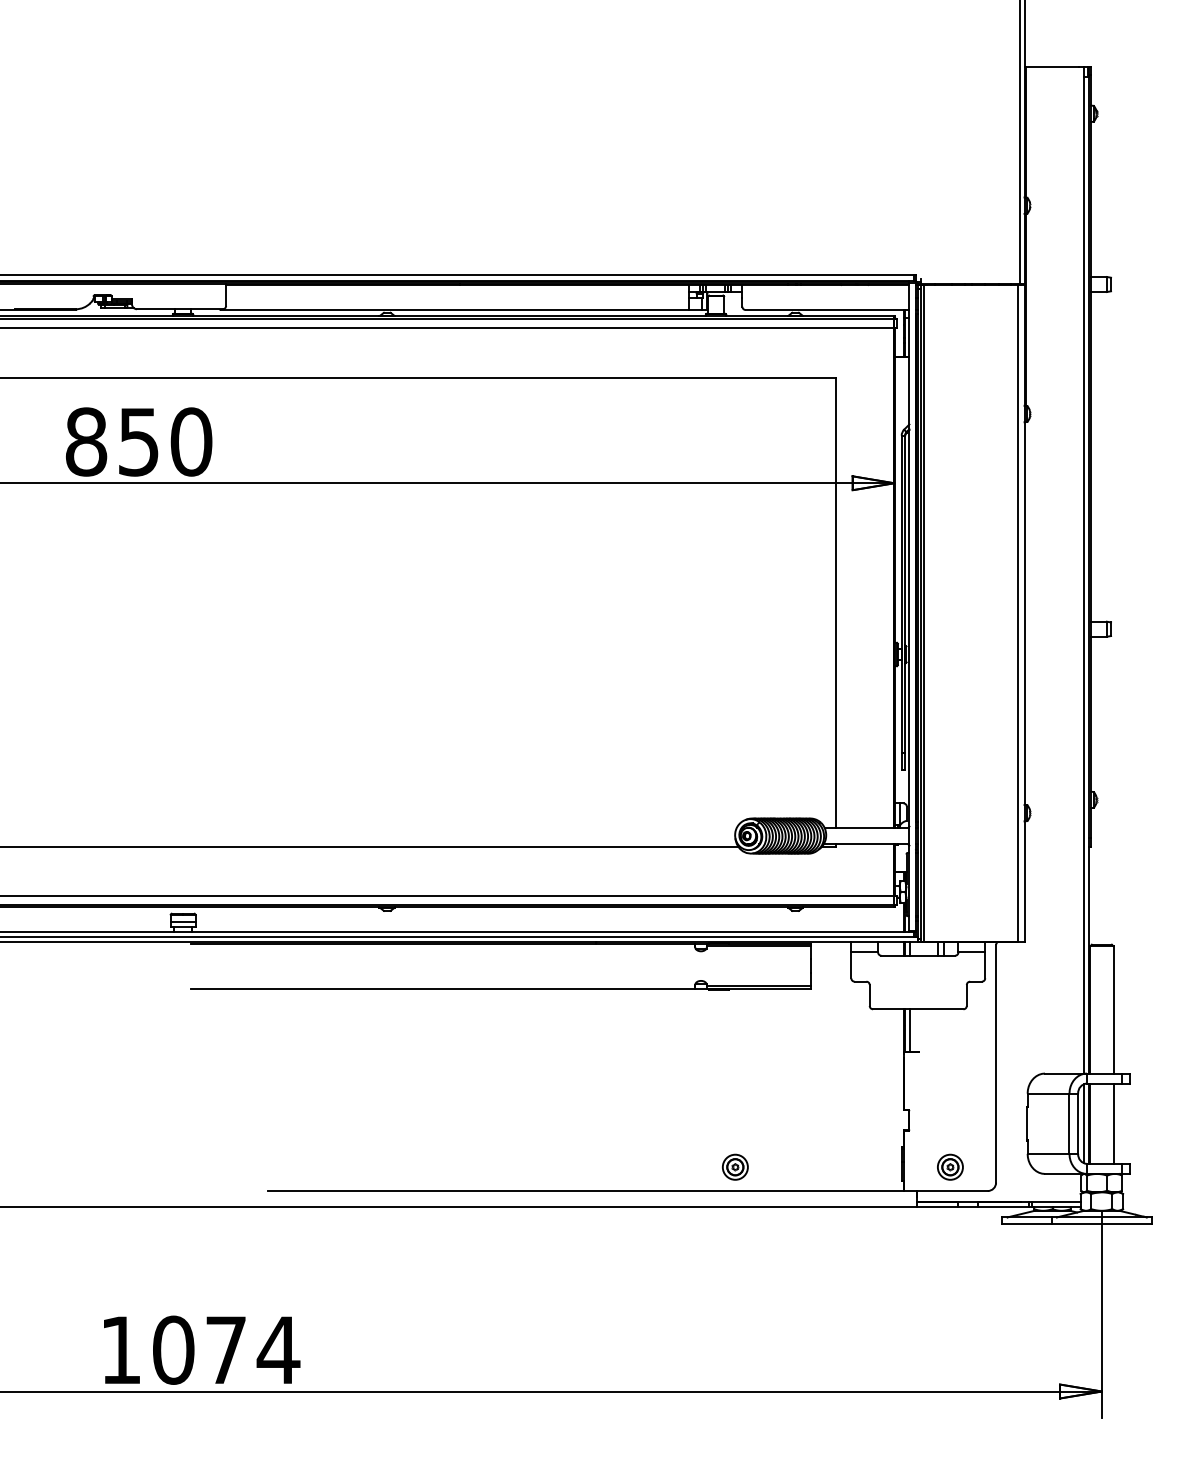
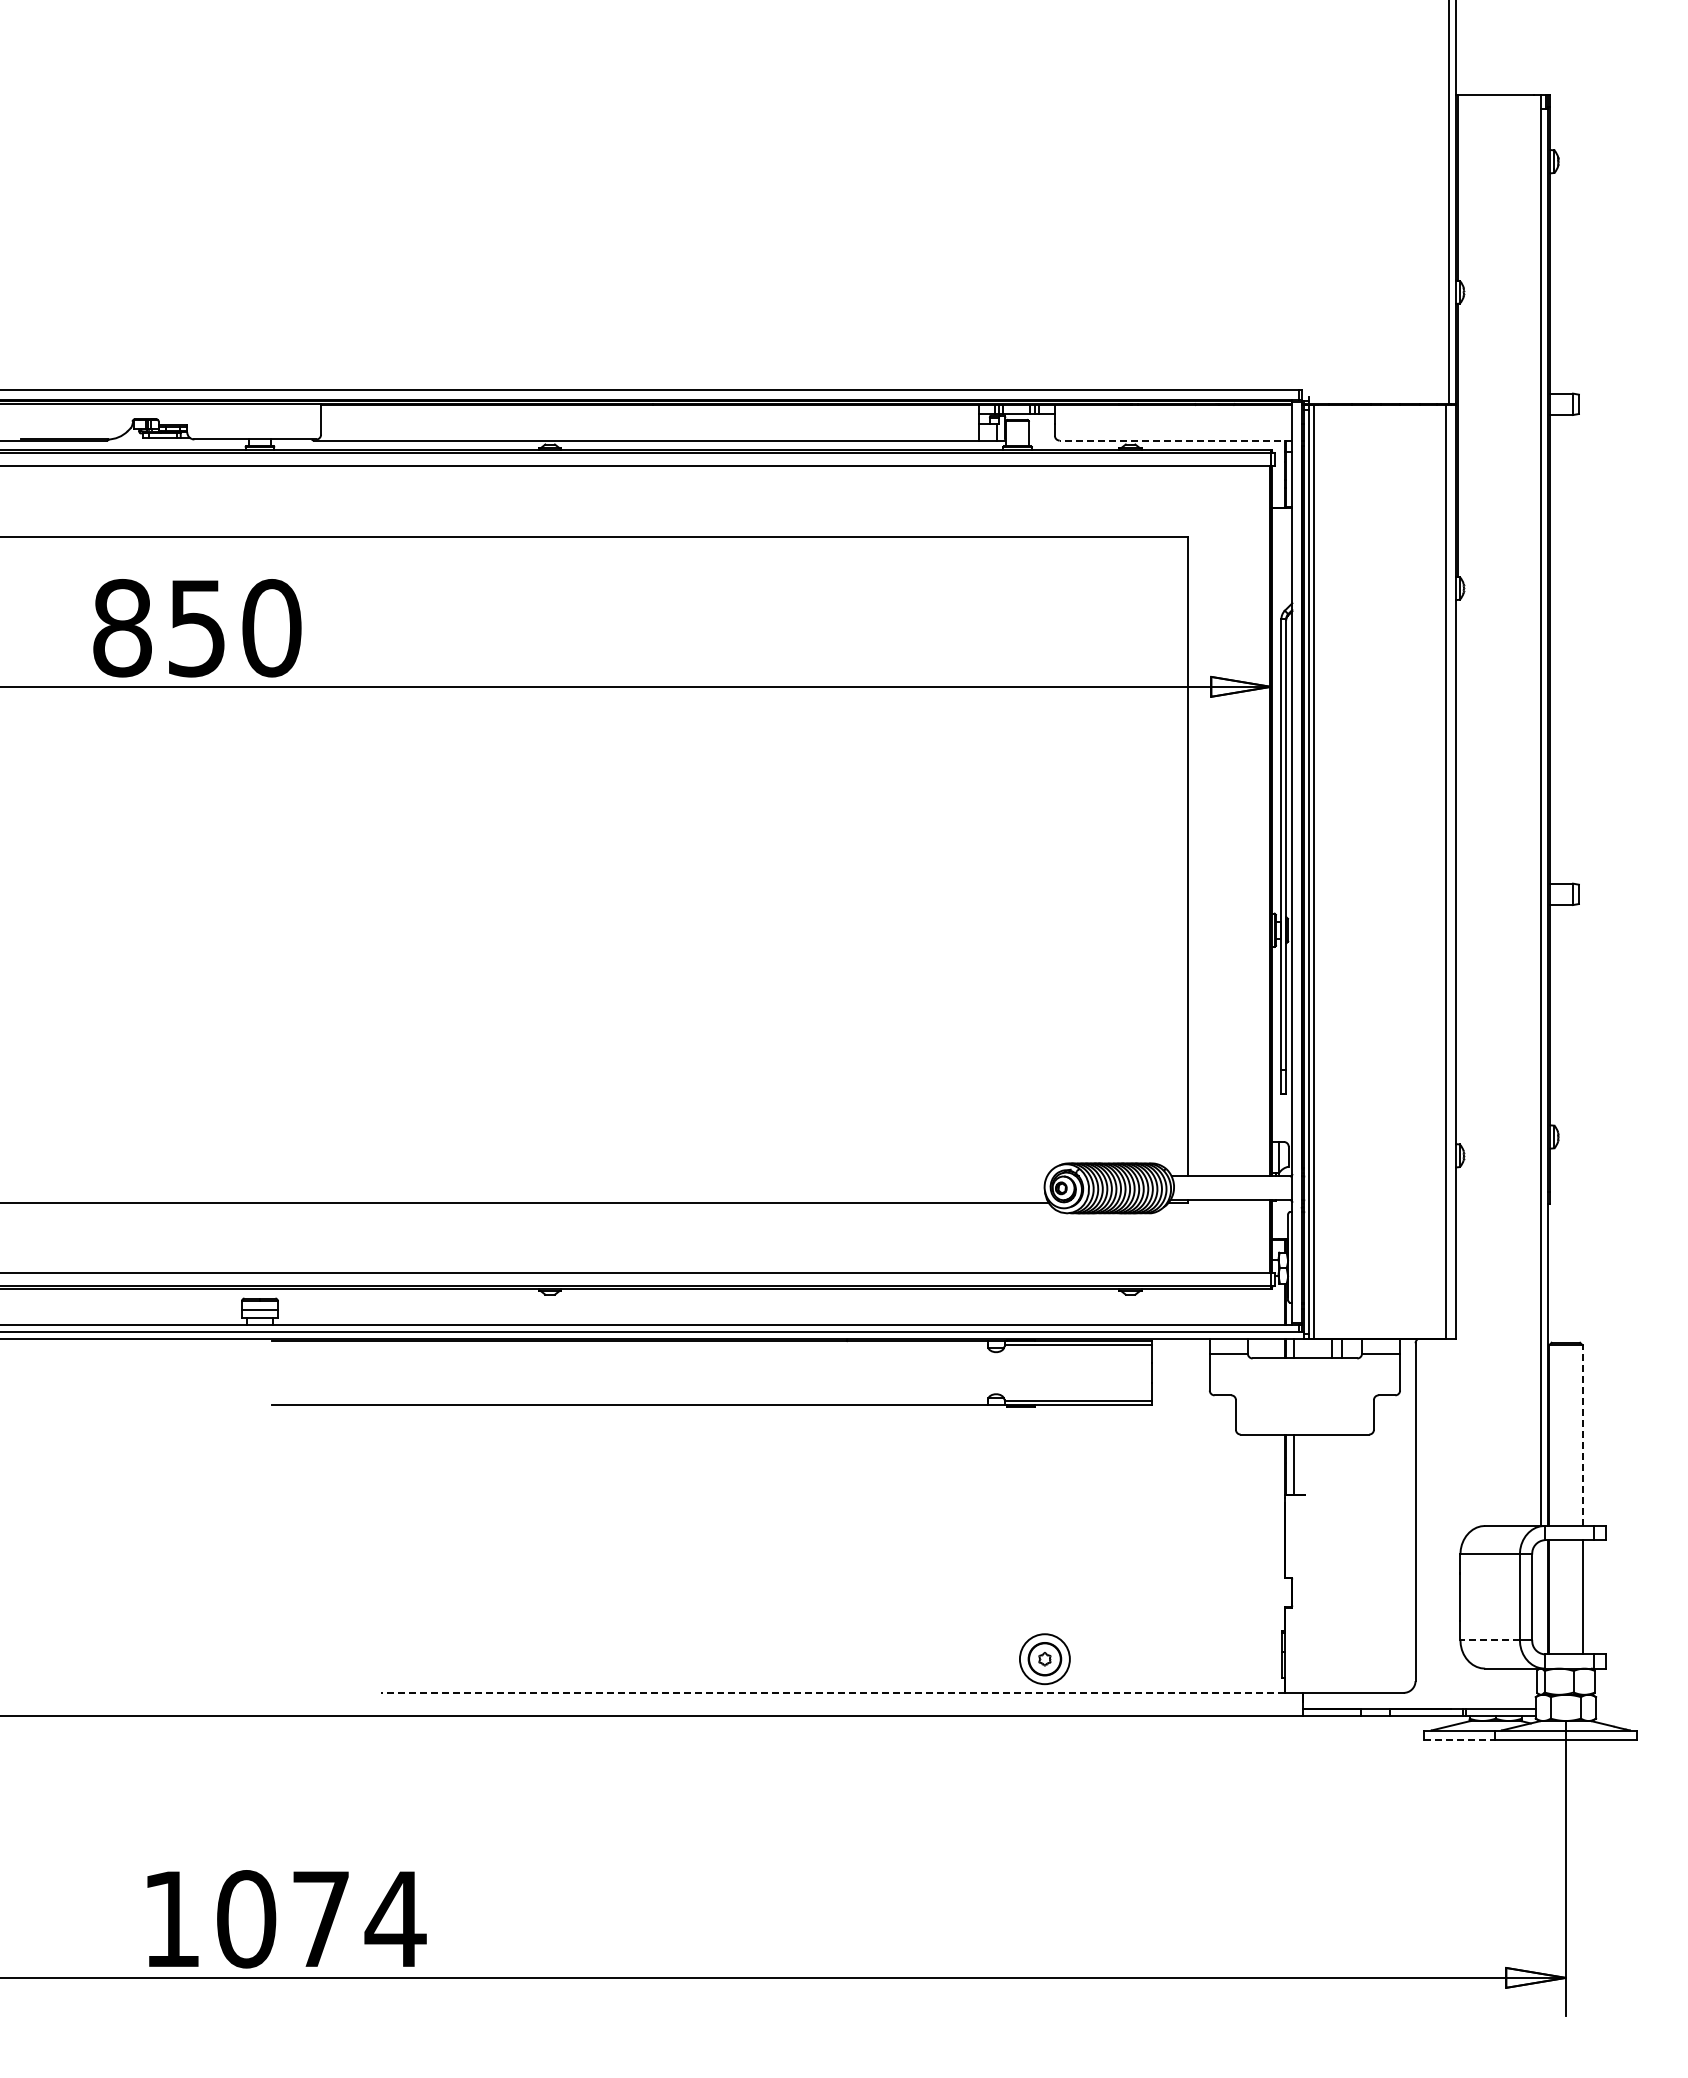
line: (827, 309) -> (1175, 440), solid -> dashed
line: (1113, 1009) -> (1582, 1435), solid -> dashed
line: (1083, 1123) -> (1540, 1596), removed
line: (1048, 1154) -> (1490, 1640), solid -> dashed
part: (735, 1166) -> (1044, 1658), size x1.4
part: (950, 1166) -> (1350, 1658), removed
line: (586, 1190) -> (833, 1692), solid -> dashed
line: (1027, 1224) -> (1459, 1740), solid -> dashed

